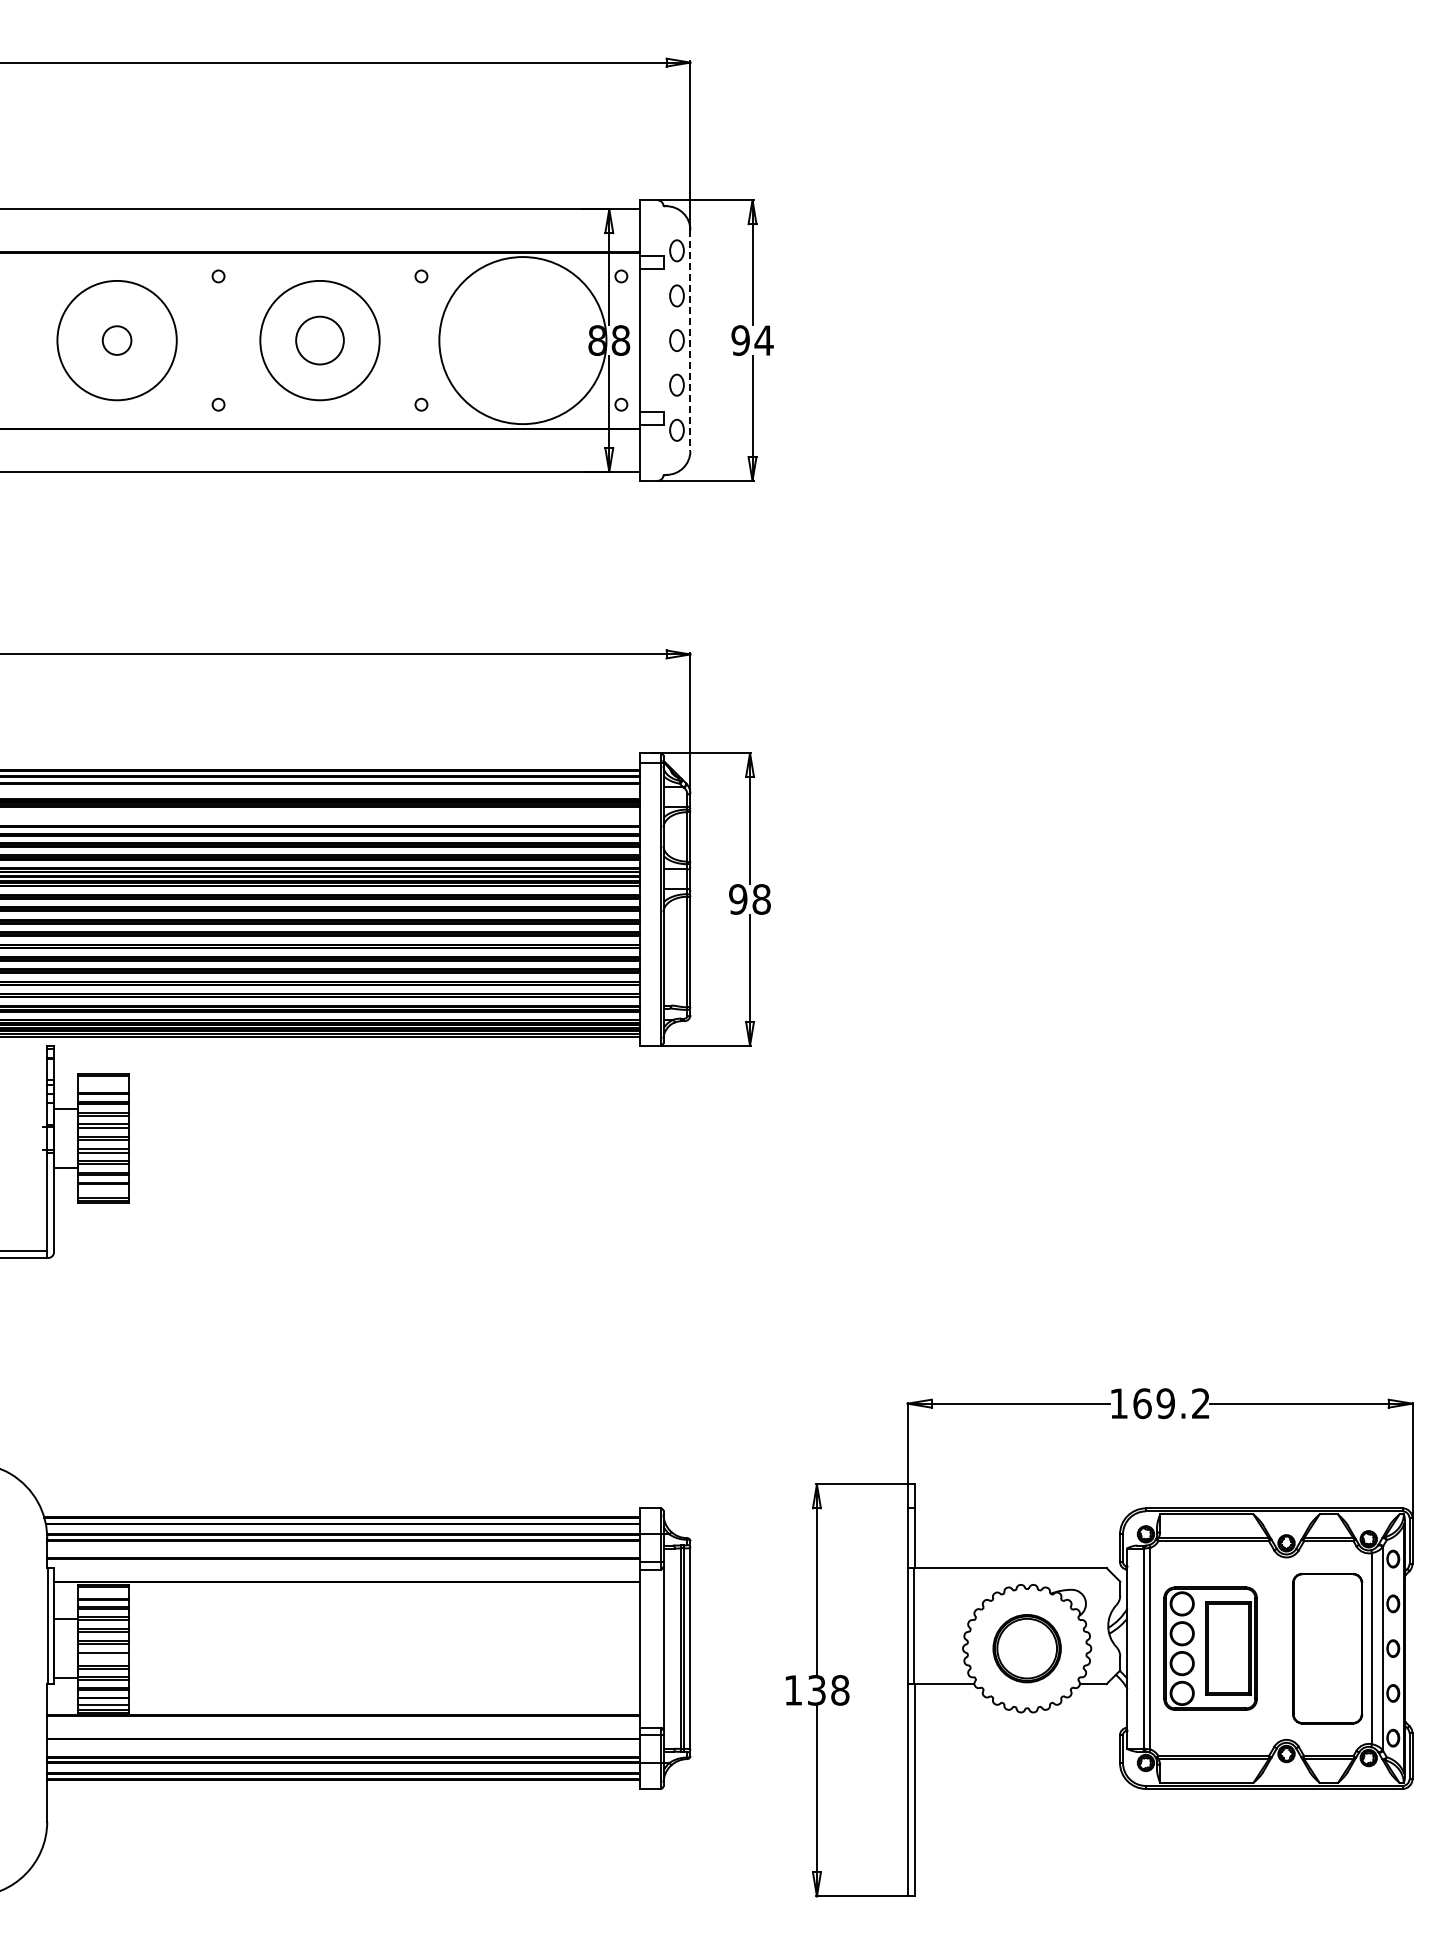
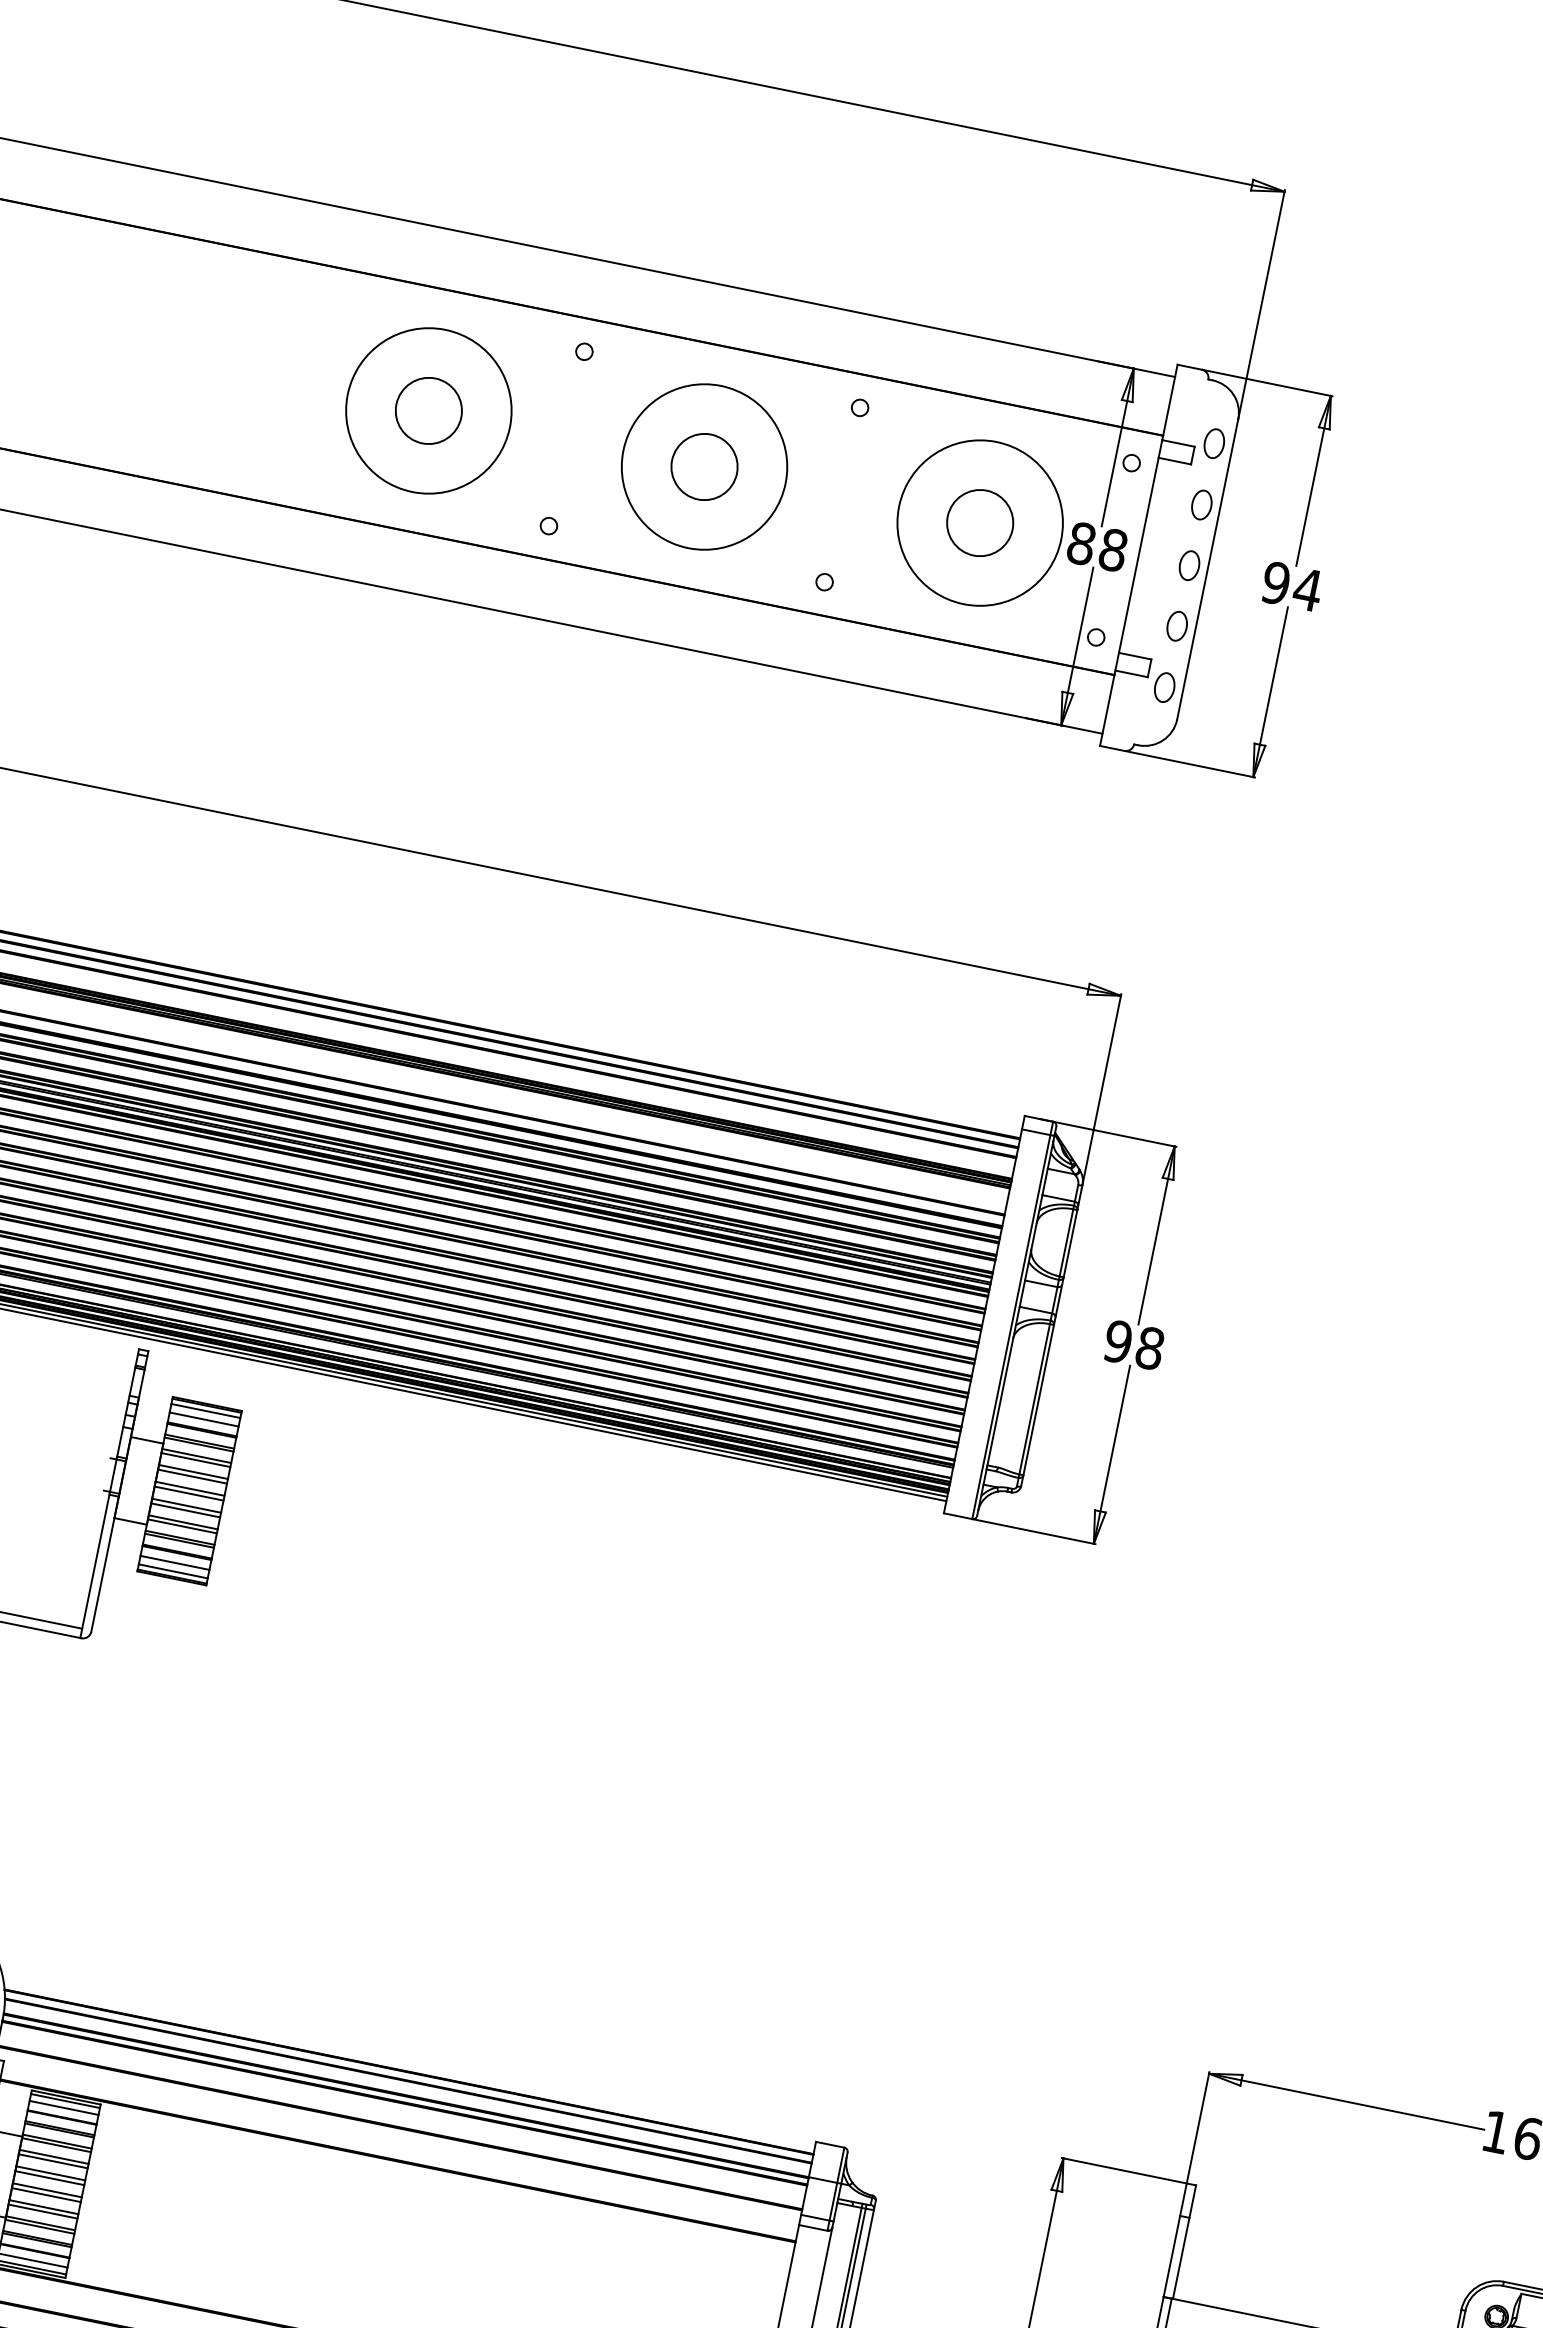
circle: (116, 340) -> (428, 410), size x1.67
circle: (522, 340) -> (979, 522), added
circle: (522, 340) -> (979, 522), size x0.71
line: (690, 341) -> (1207, 570), dashed -> solid
line: (102, 1079) -> (204, 1410), added
line: (102, 1085) -> (203, 1418), added
line: (102, 1191) -> (173, 1562), added
line: (102, 1592) -> (62, 2107), added
line: (102, 1656) -> (45, 2194), added

